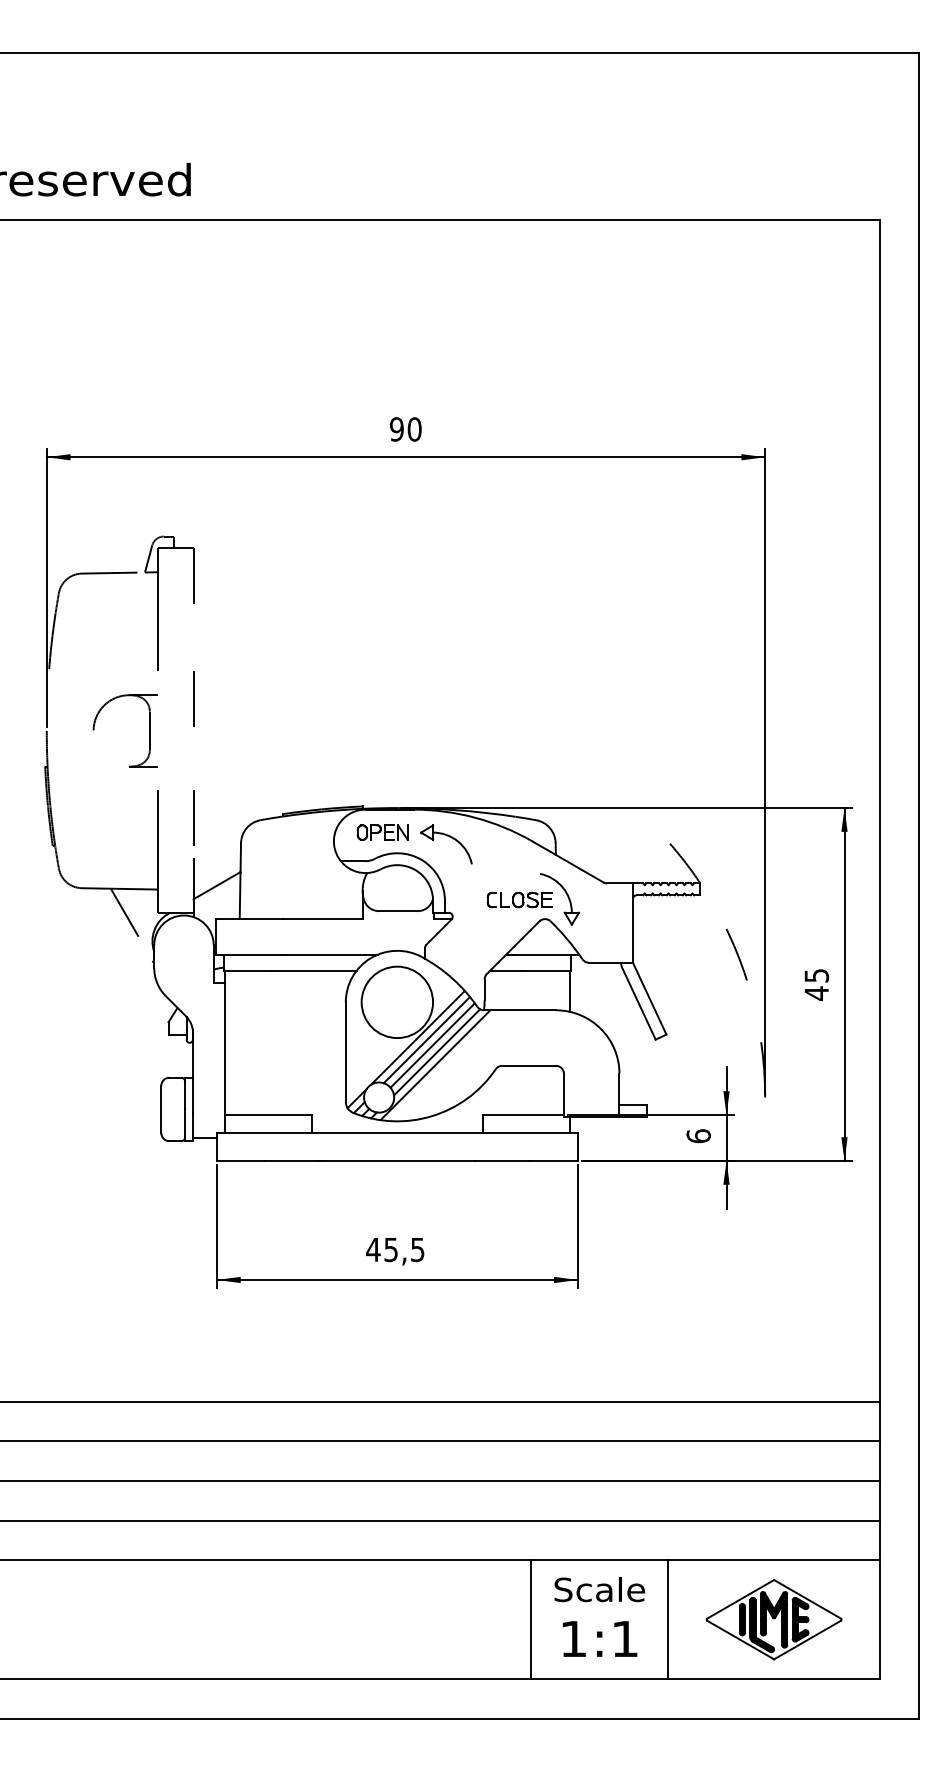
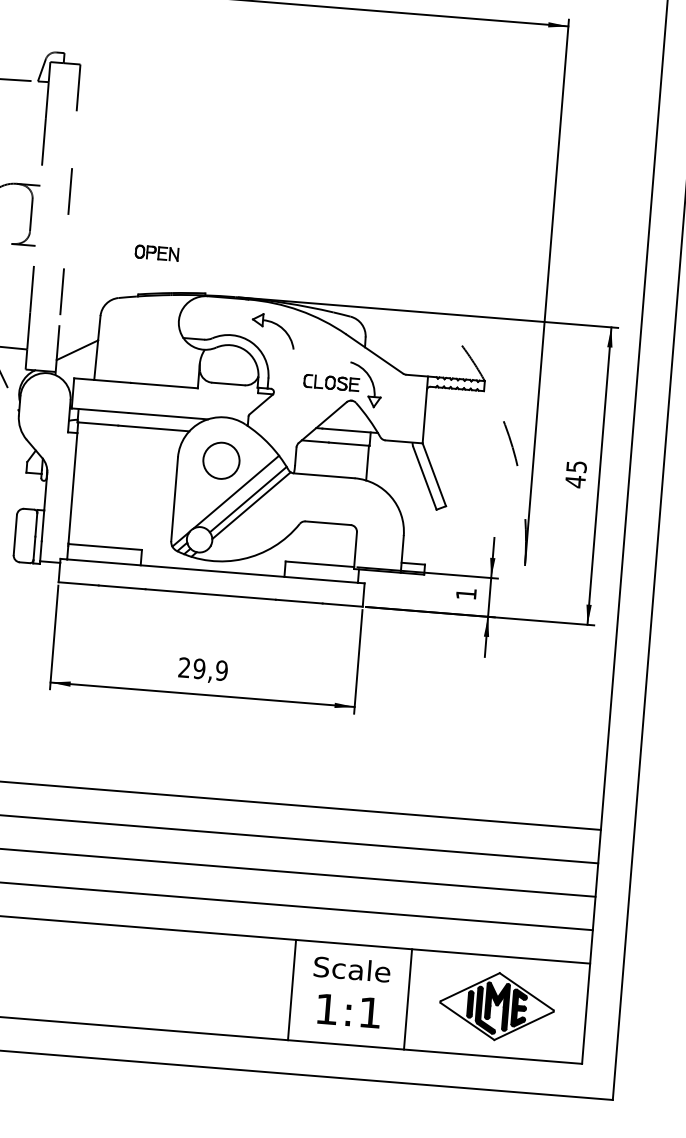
part: (382, 832) -> (156, 253), moved
circle: (397, 1002) -> (221, 460), size x0.6
line: (426, 1040) -> (243, 494), removed
line: (435, 1065) -> (249, 516), removed
text: (698, 1136) -> (466, 594), 6 -> 1
text: (395, 1249) -> (203, 668), 45,5 -> 29,9

